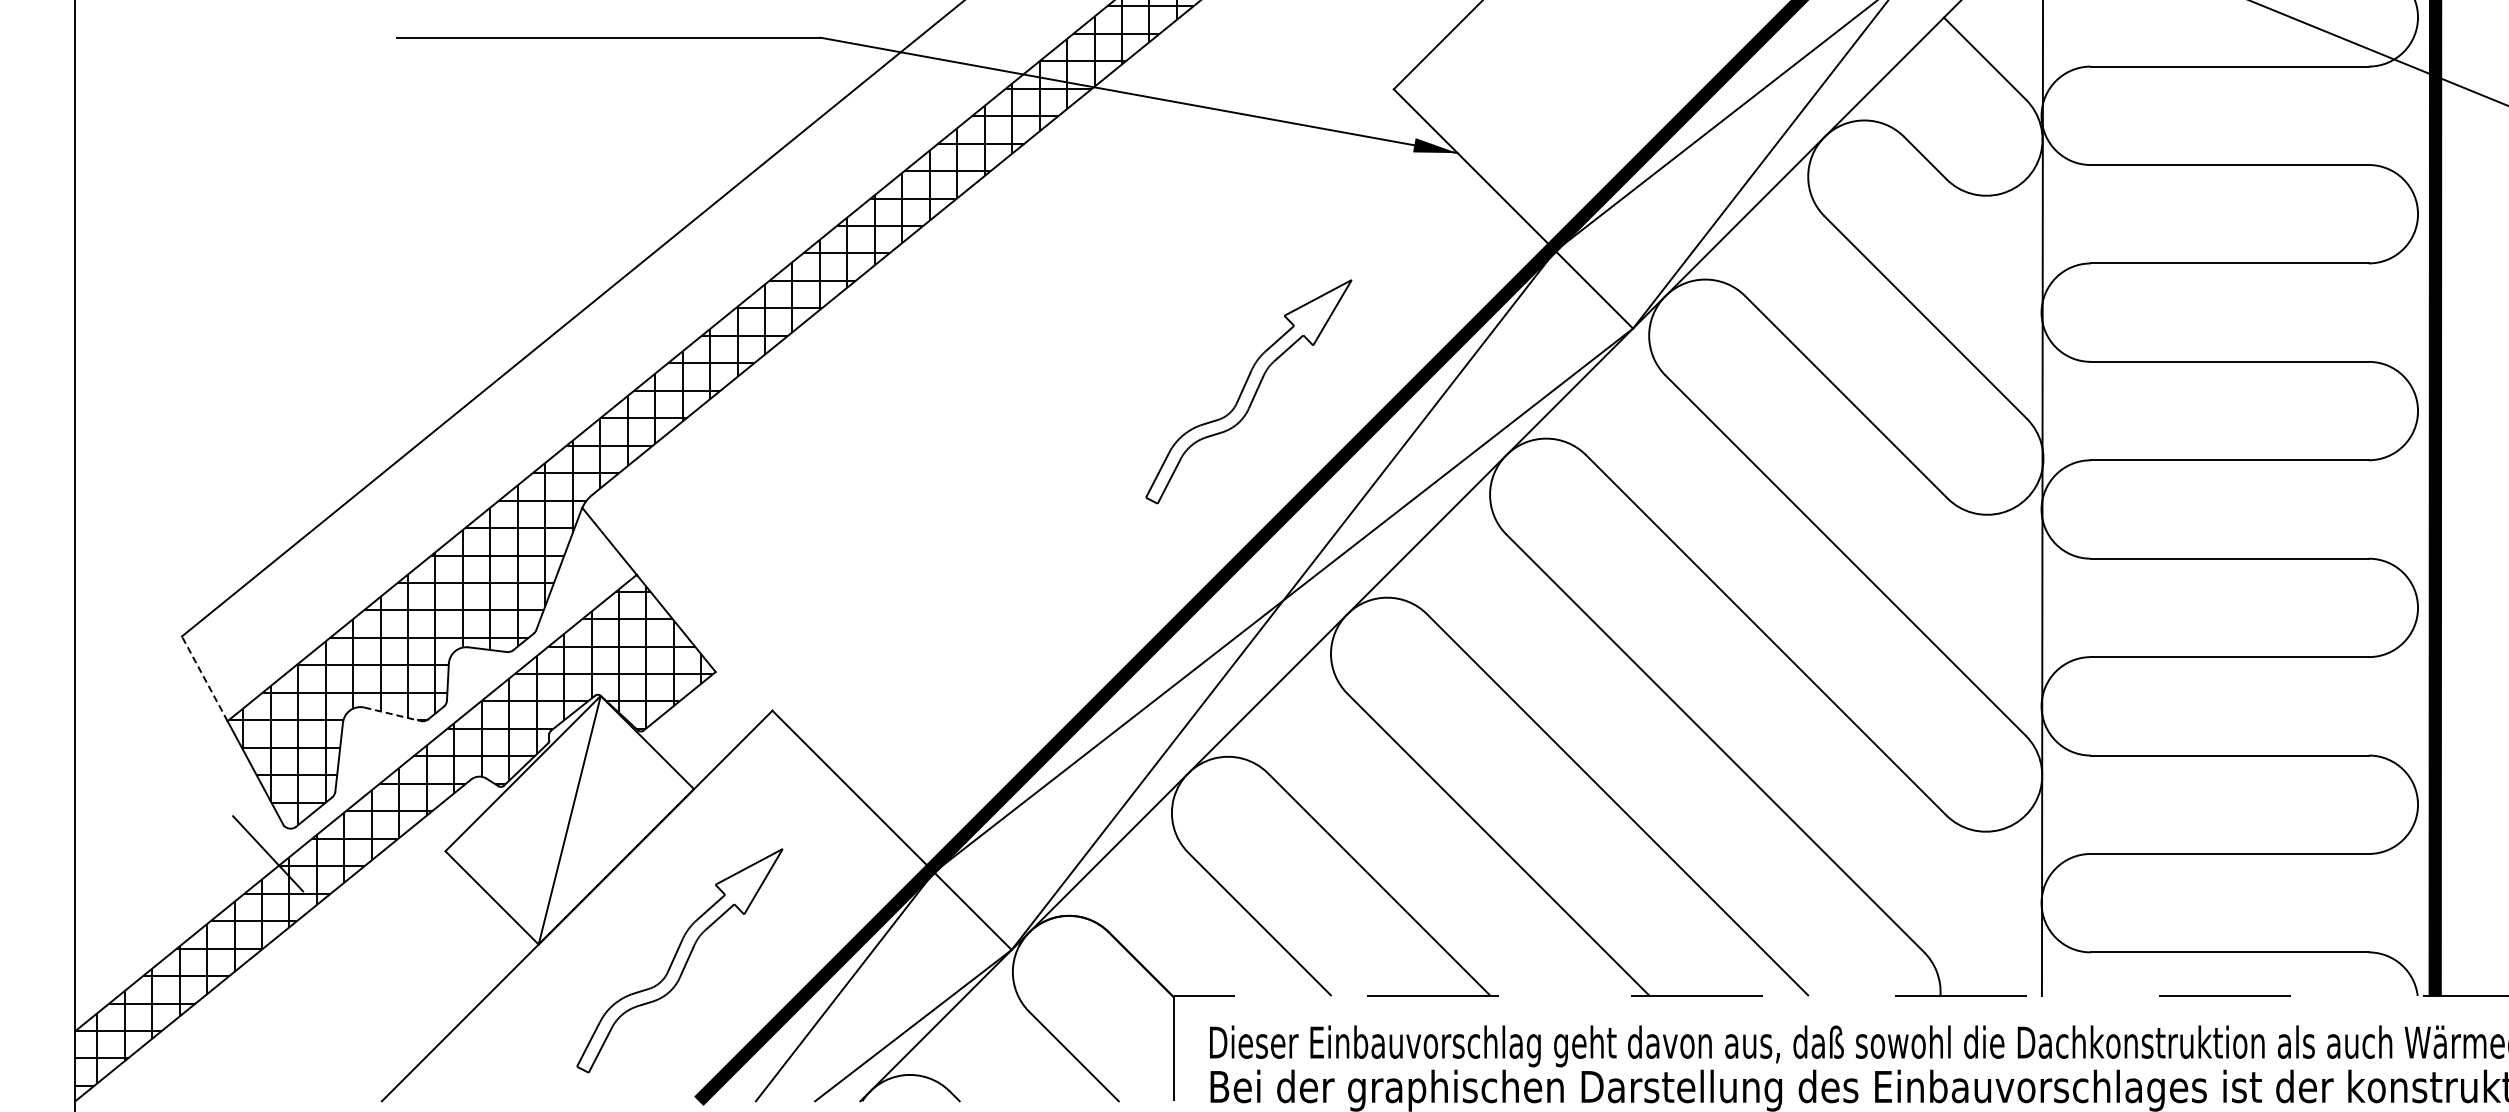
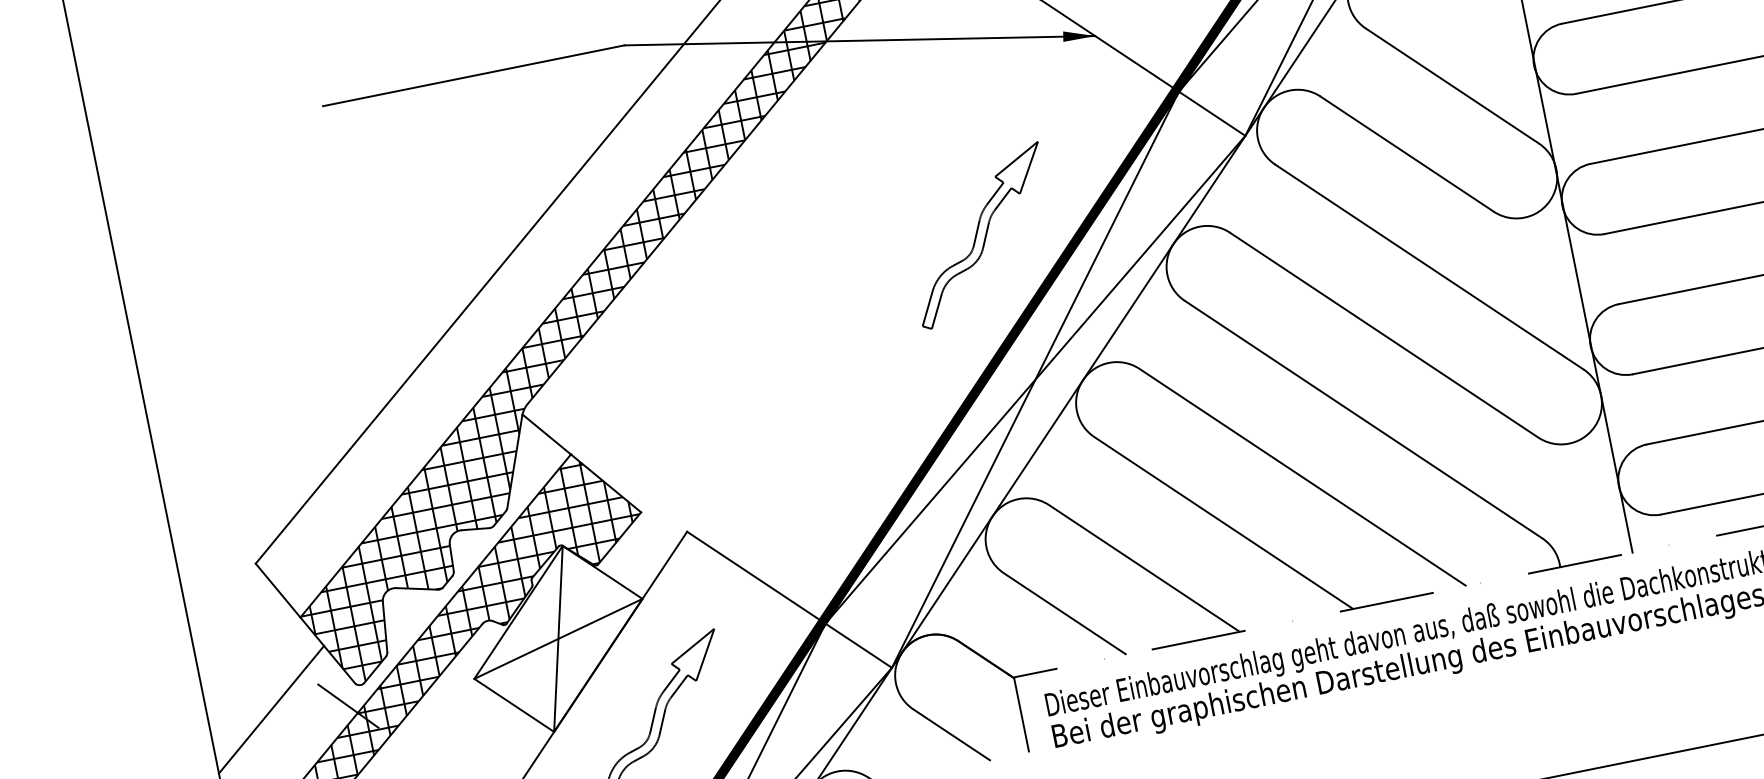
line: (204, 678) -> (277, 590), dashed -> solid
line: (393, 714) -> (417, 588), dashed -> solid
line: (569, 820) -> (558, 639), added
line: (163, 837) -> (271, 709), added

